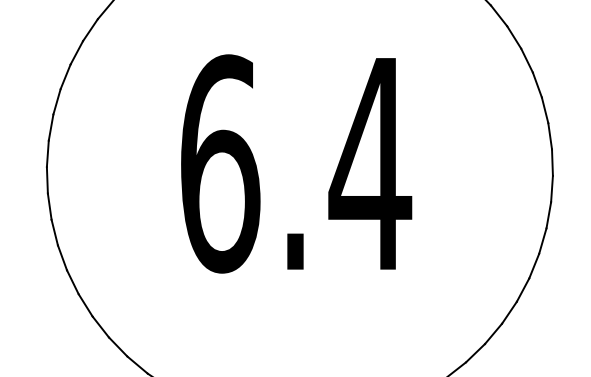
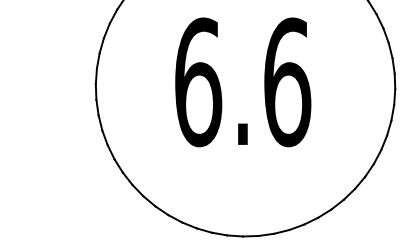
text: (369, 164) -> (286, 82), 6.4 -> 6.6

